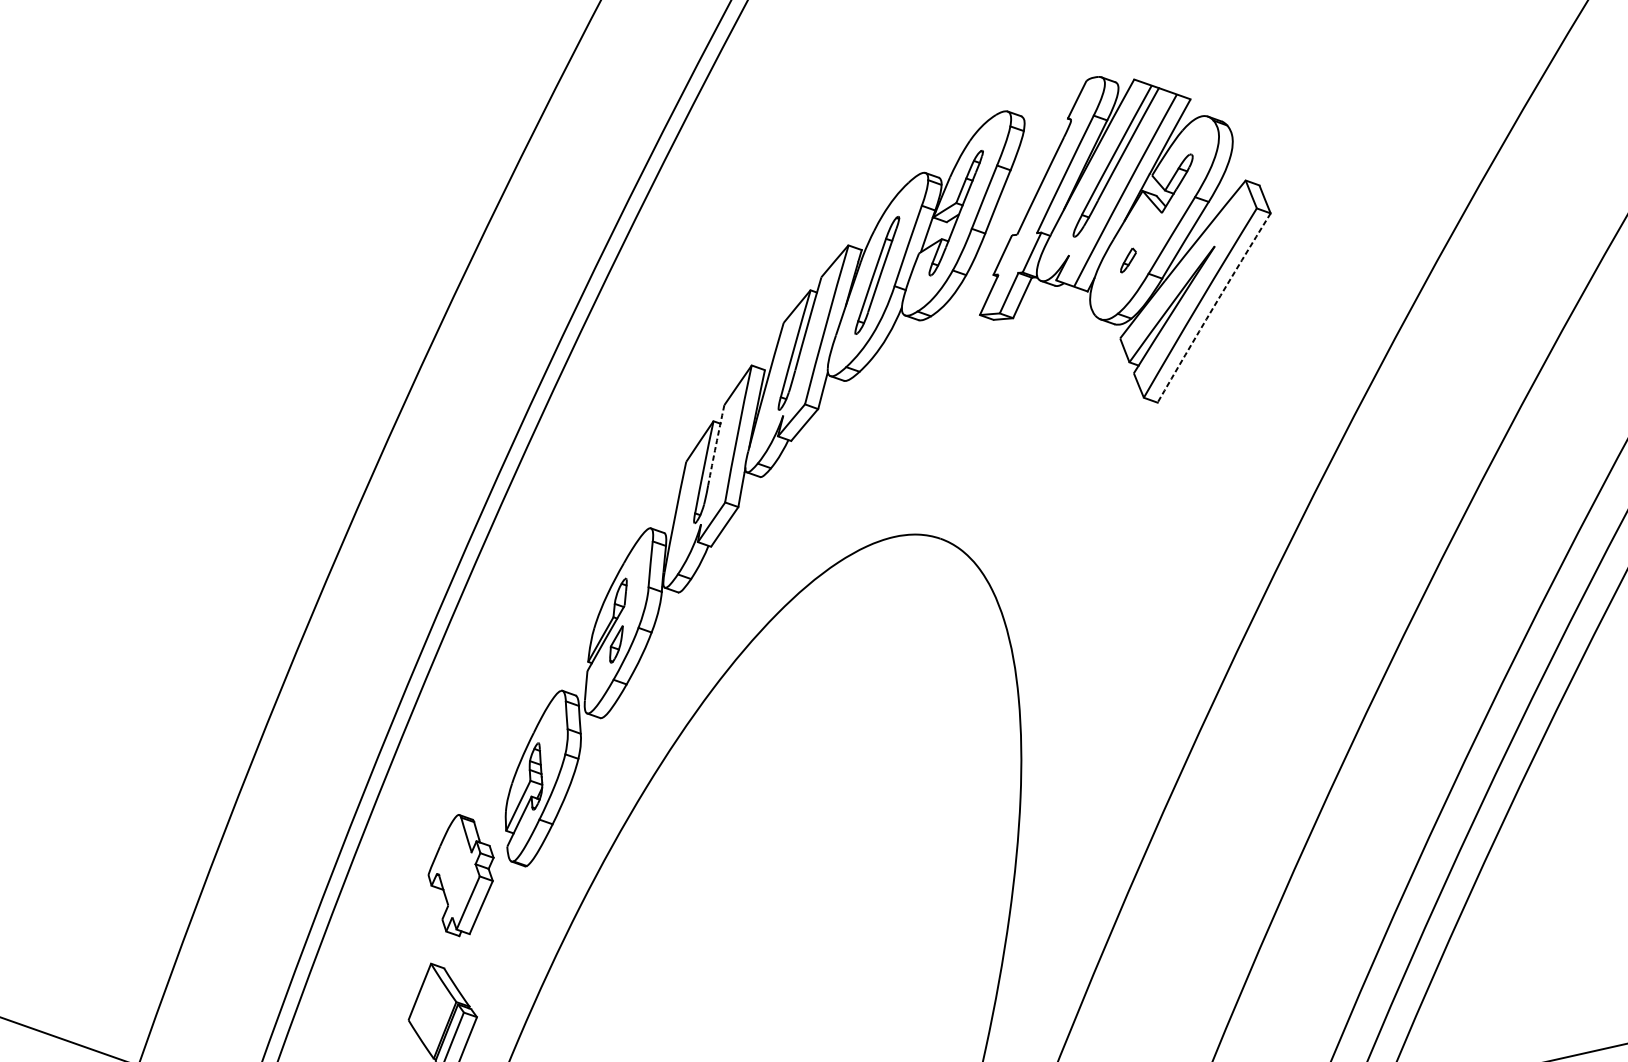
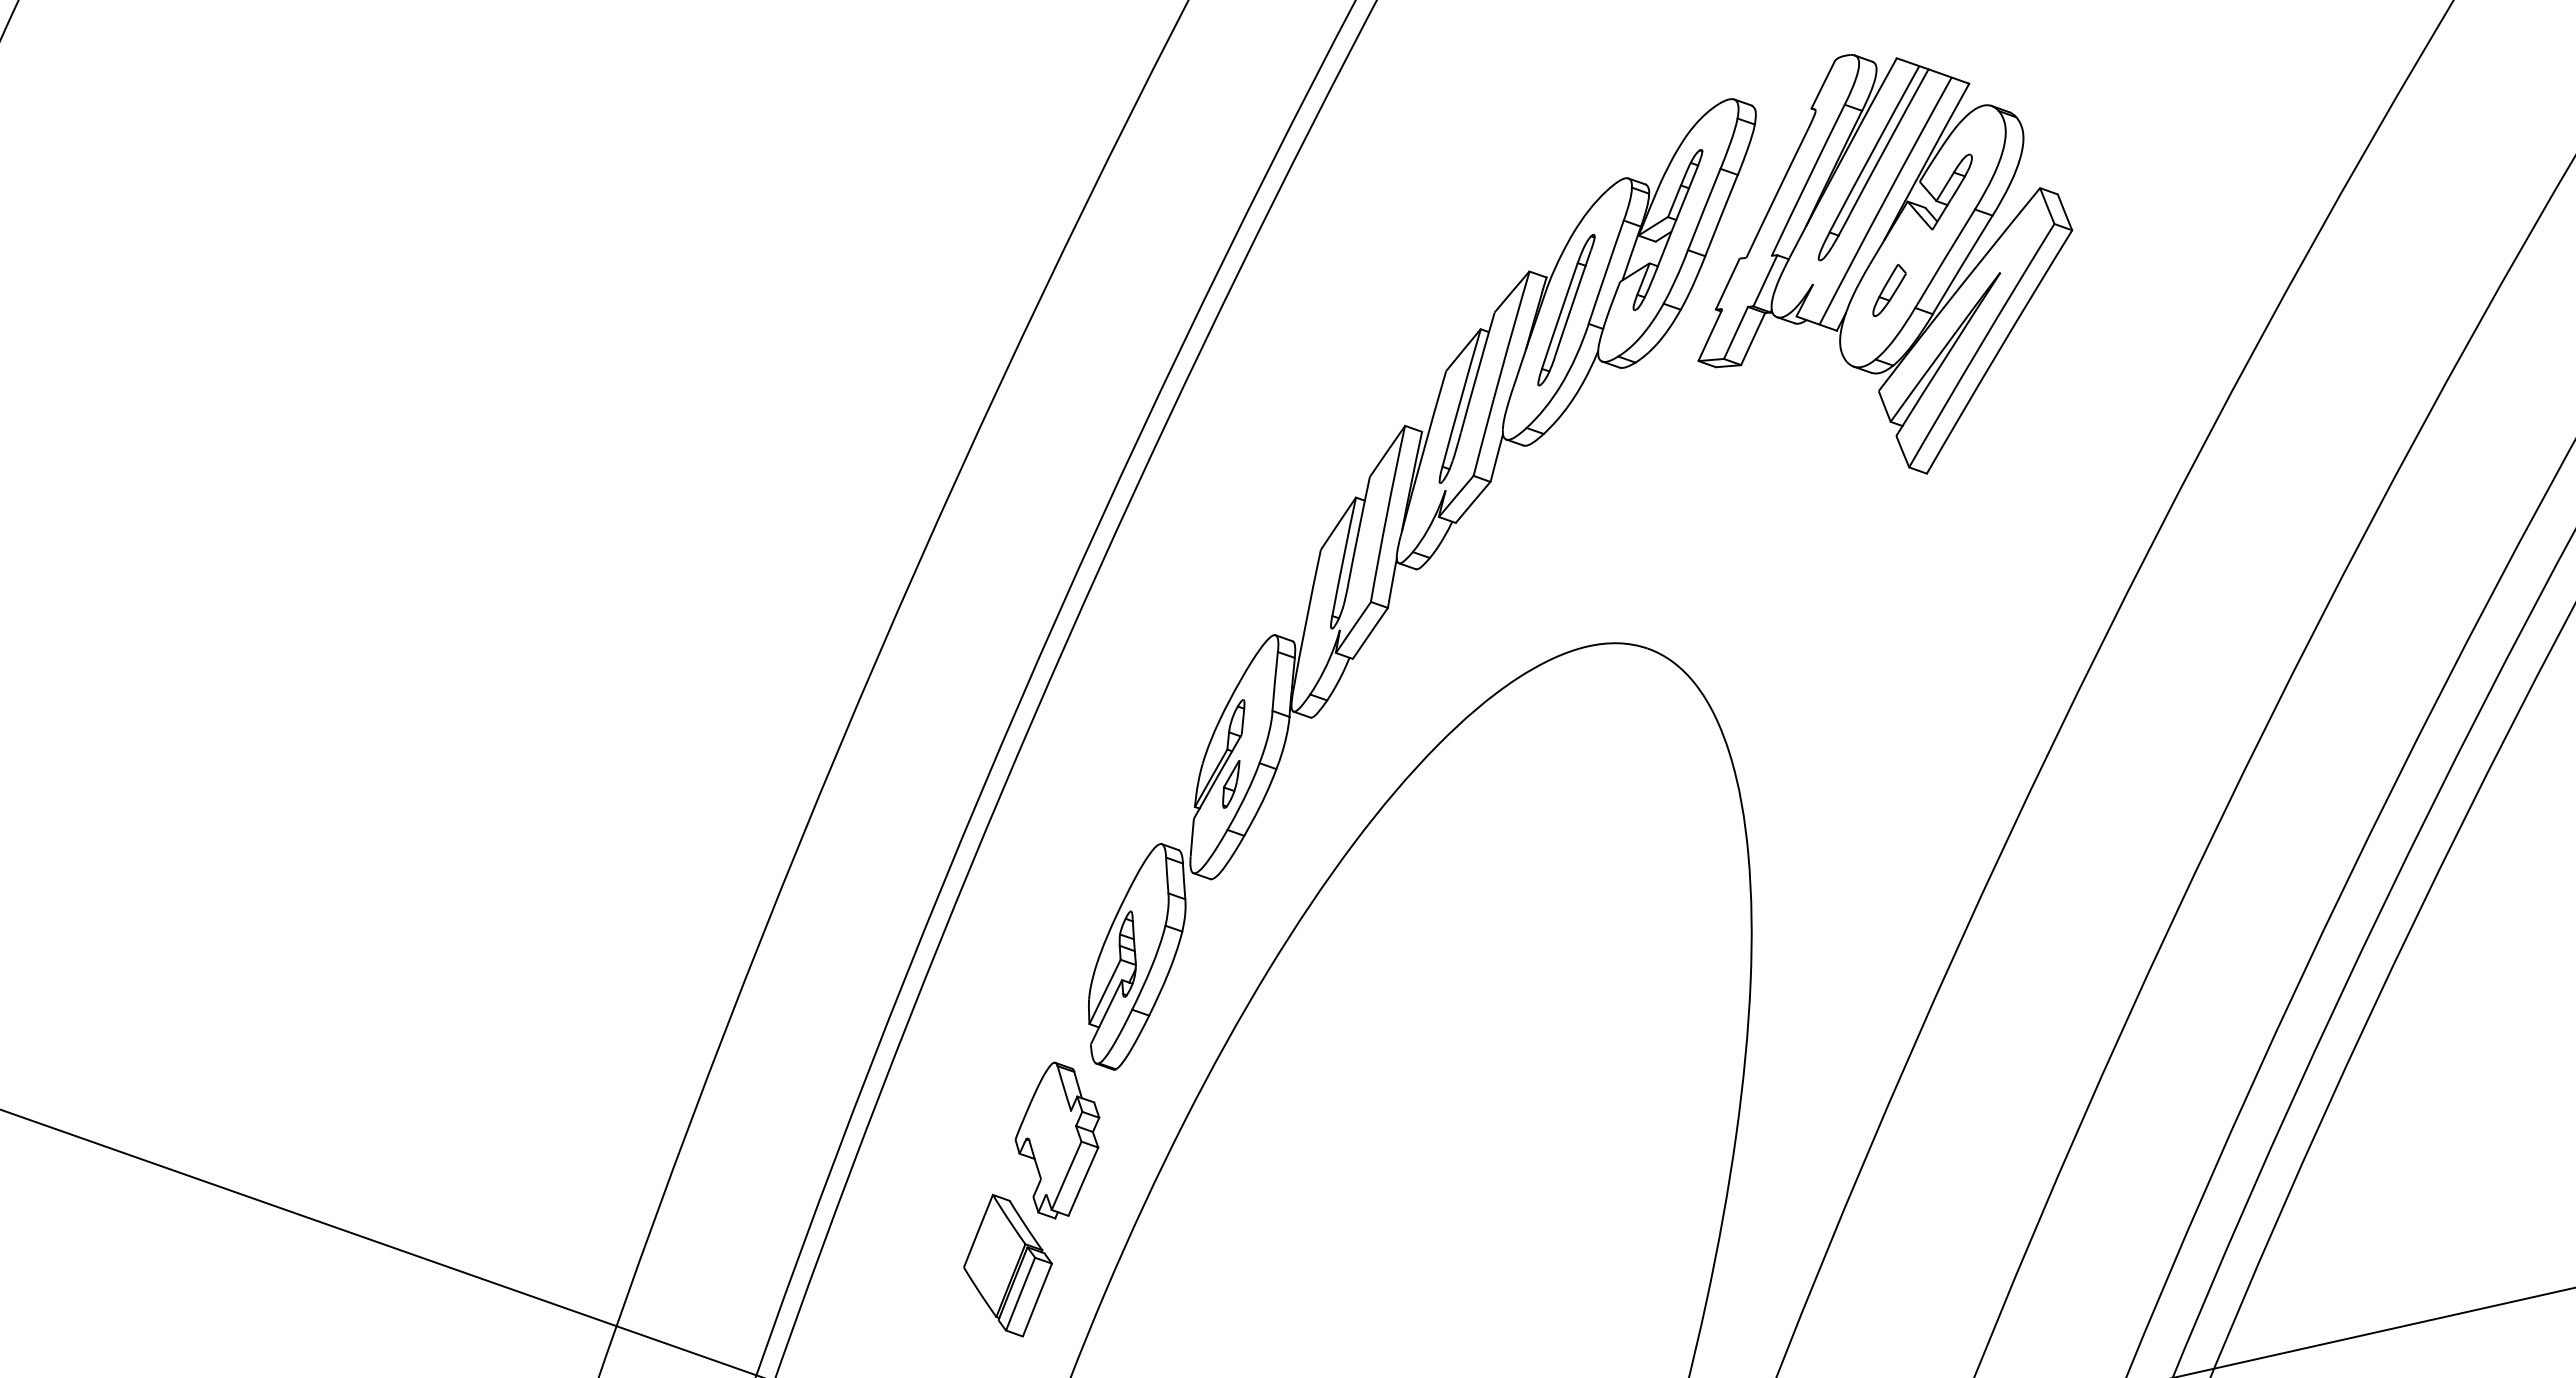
part: (1128, 260) -> (1889, 290), size x1.67
arc: (1213, 307) -> (1998, 351), dashed -> solid
arc: (716, 445) -> (1359, 528), dashed -> solid
part: (461, 875) -> (1057, 1140), moved

